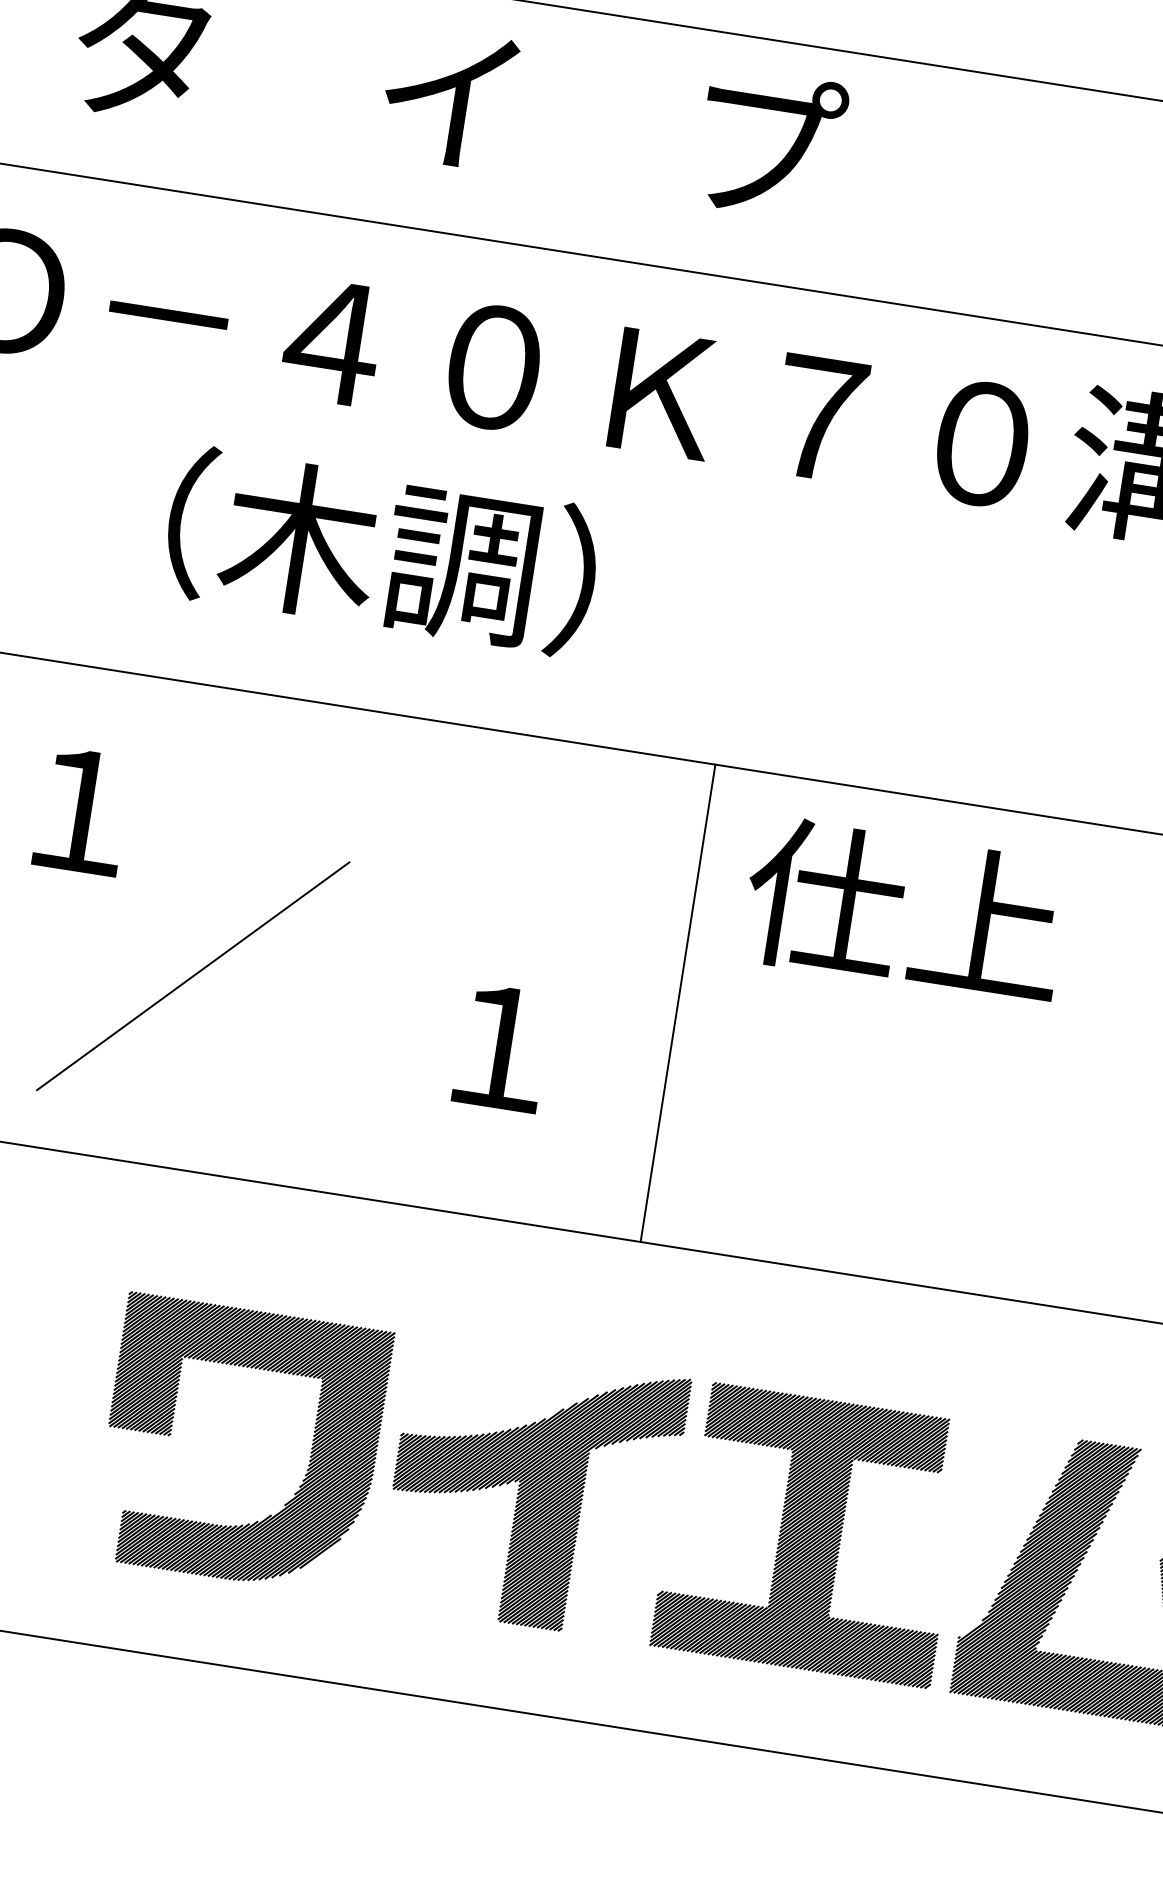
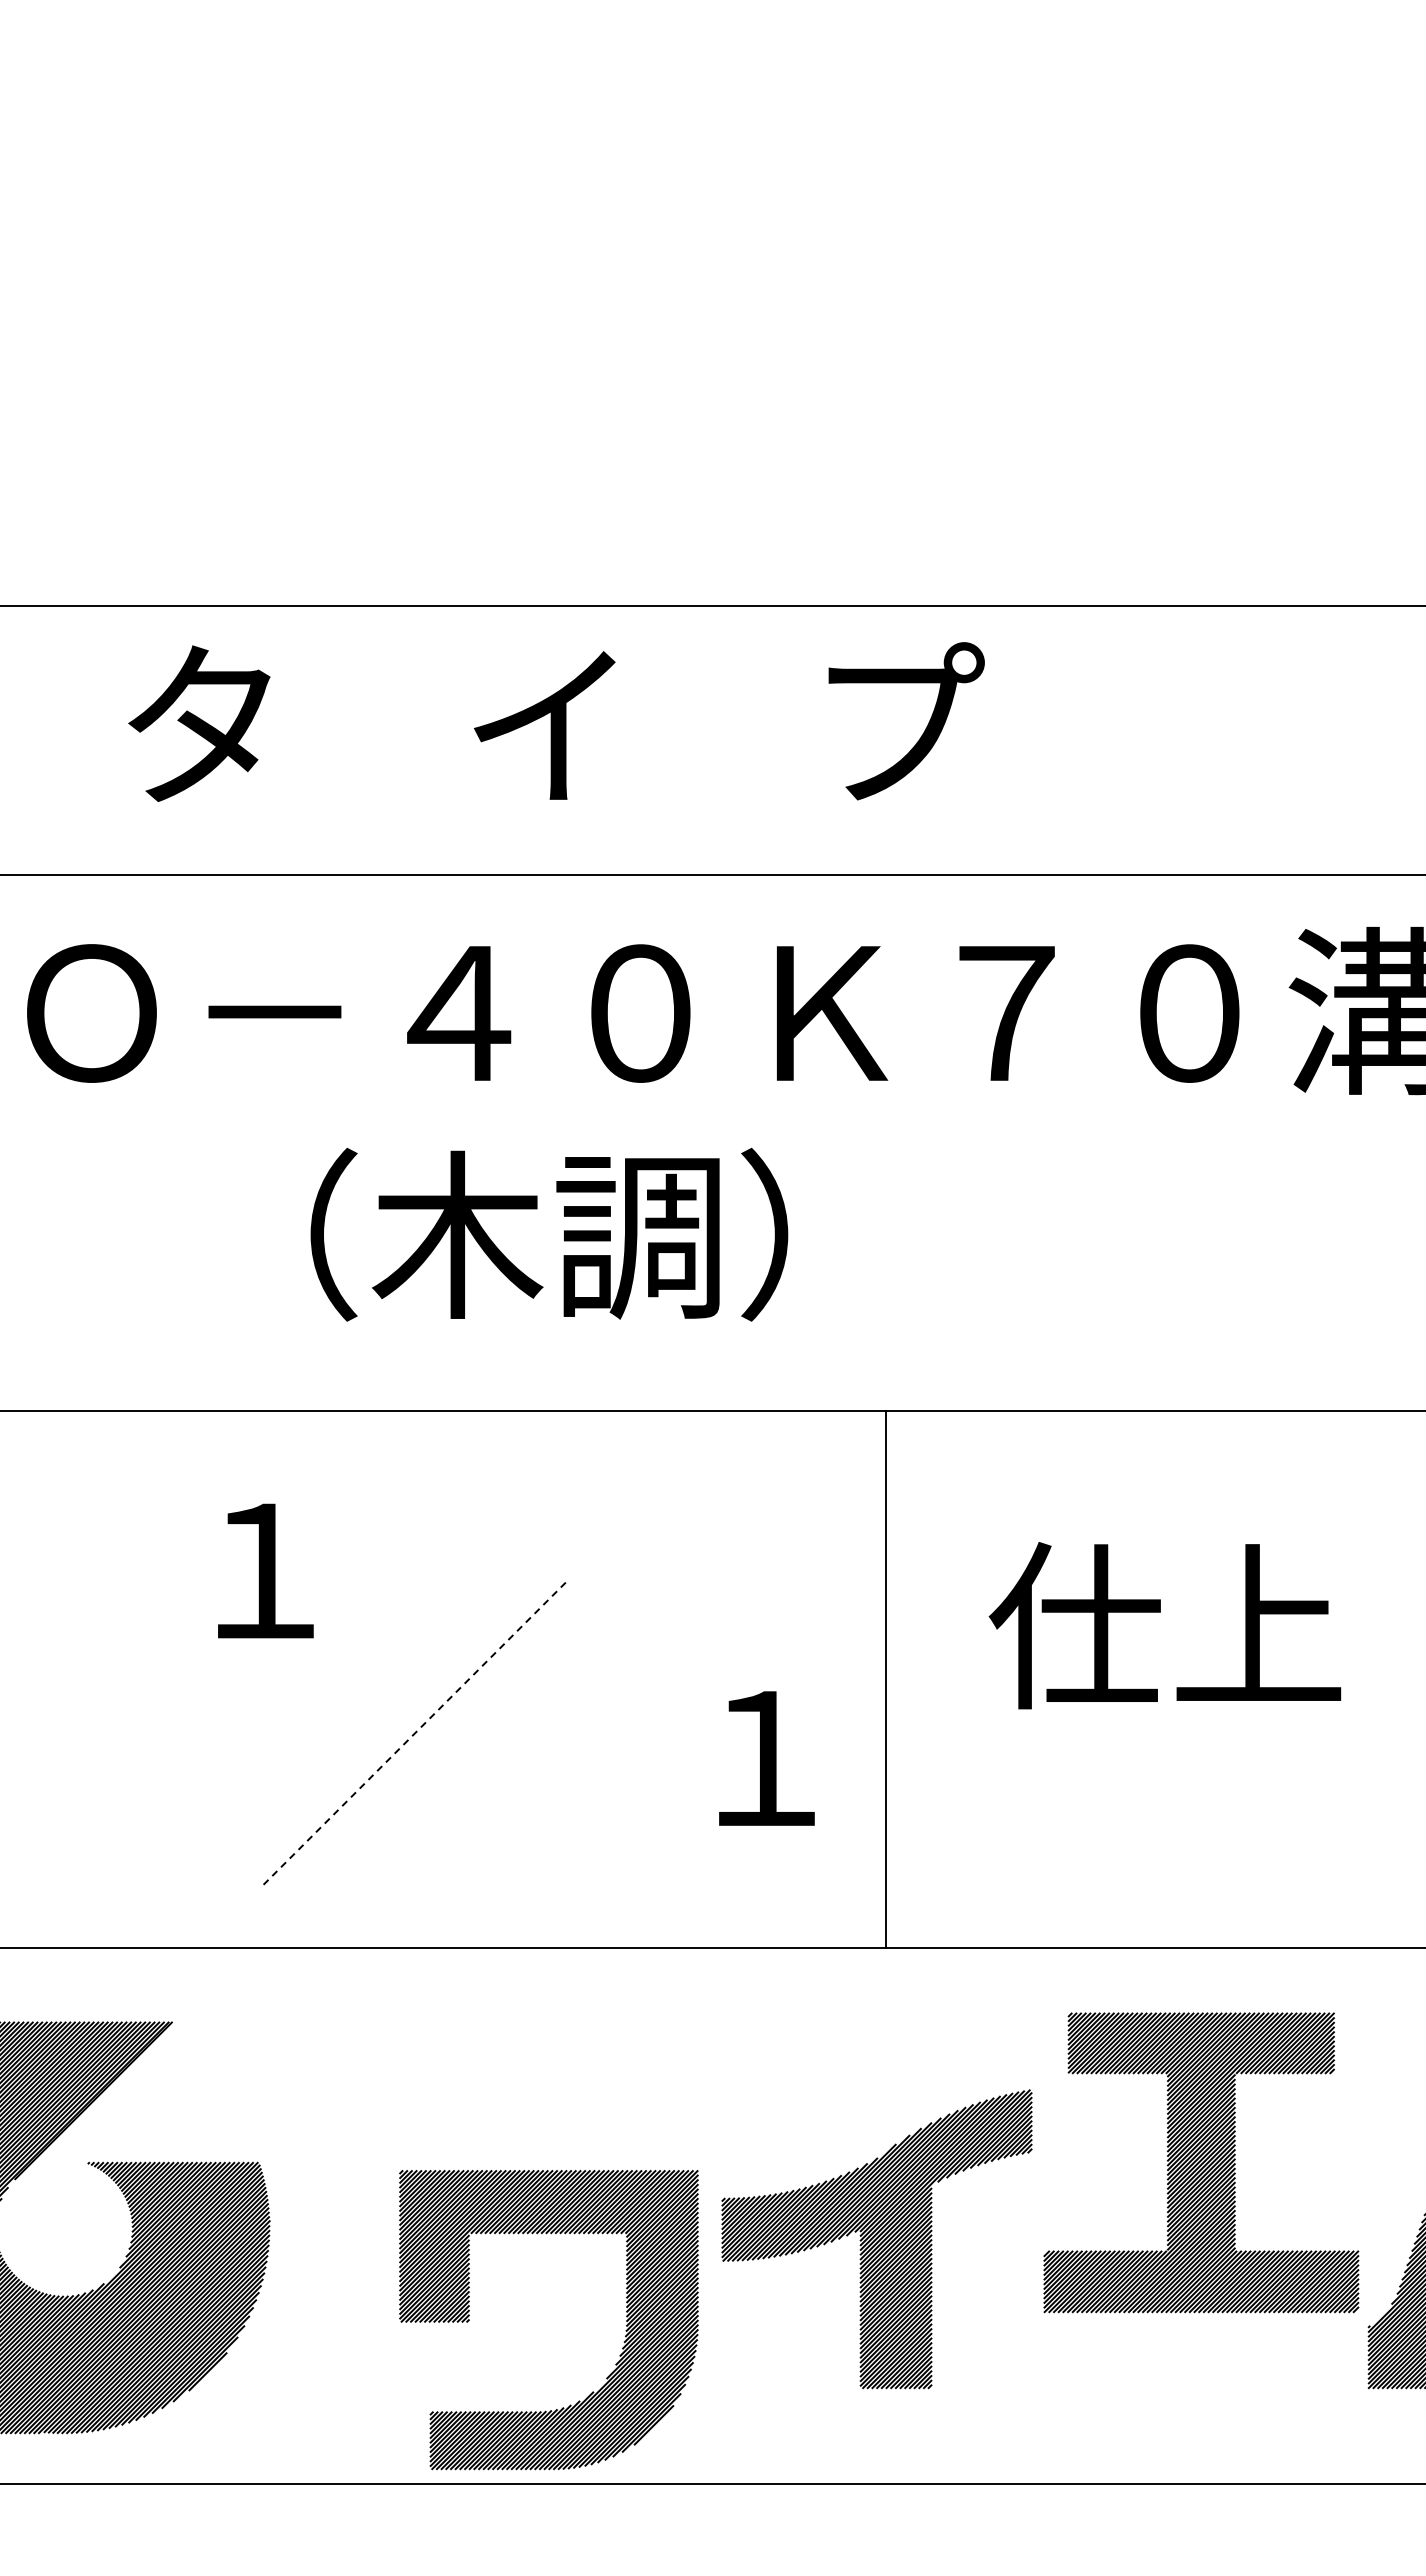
text: (904, 910) -> (1164, 1625), moved
line: (193, 976) -> (415, 1733), solid -> dashed
line: (677, 1003) -> (885, 1679), moved
part: (308, 1465) -> (625, 2330), moved
part: (810, 1533) -> (1201, 2162), moved

